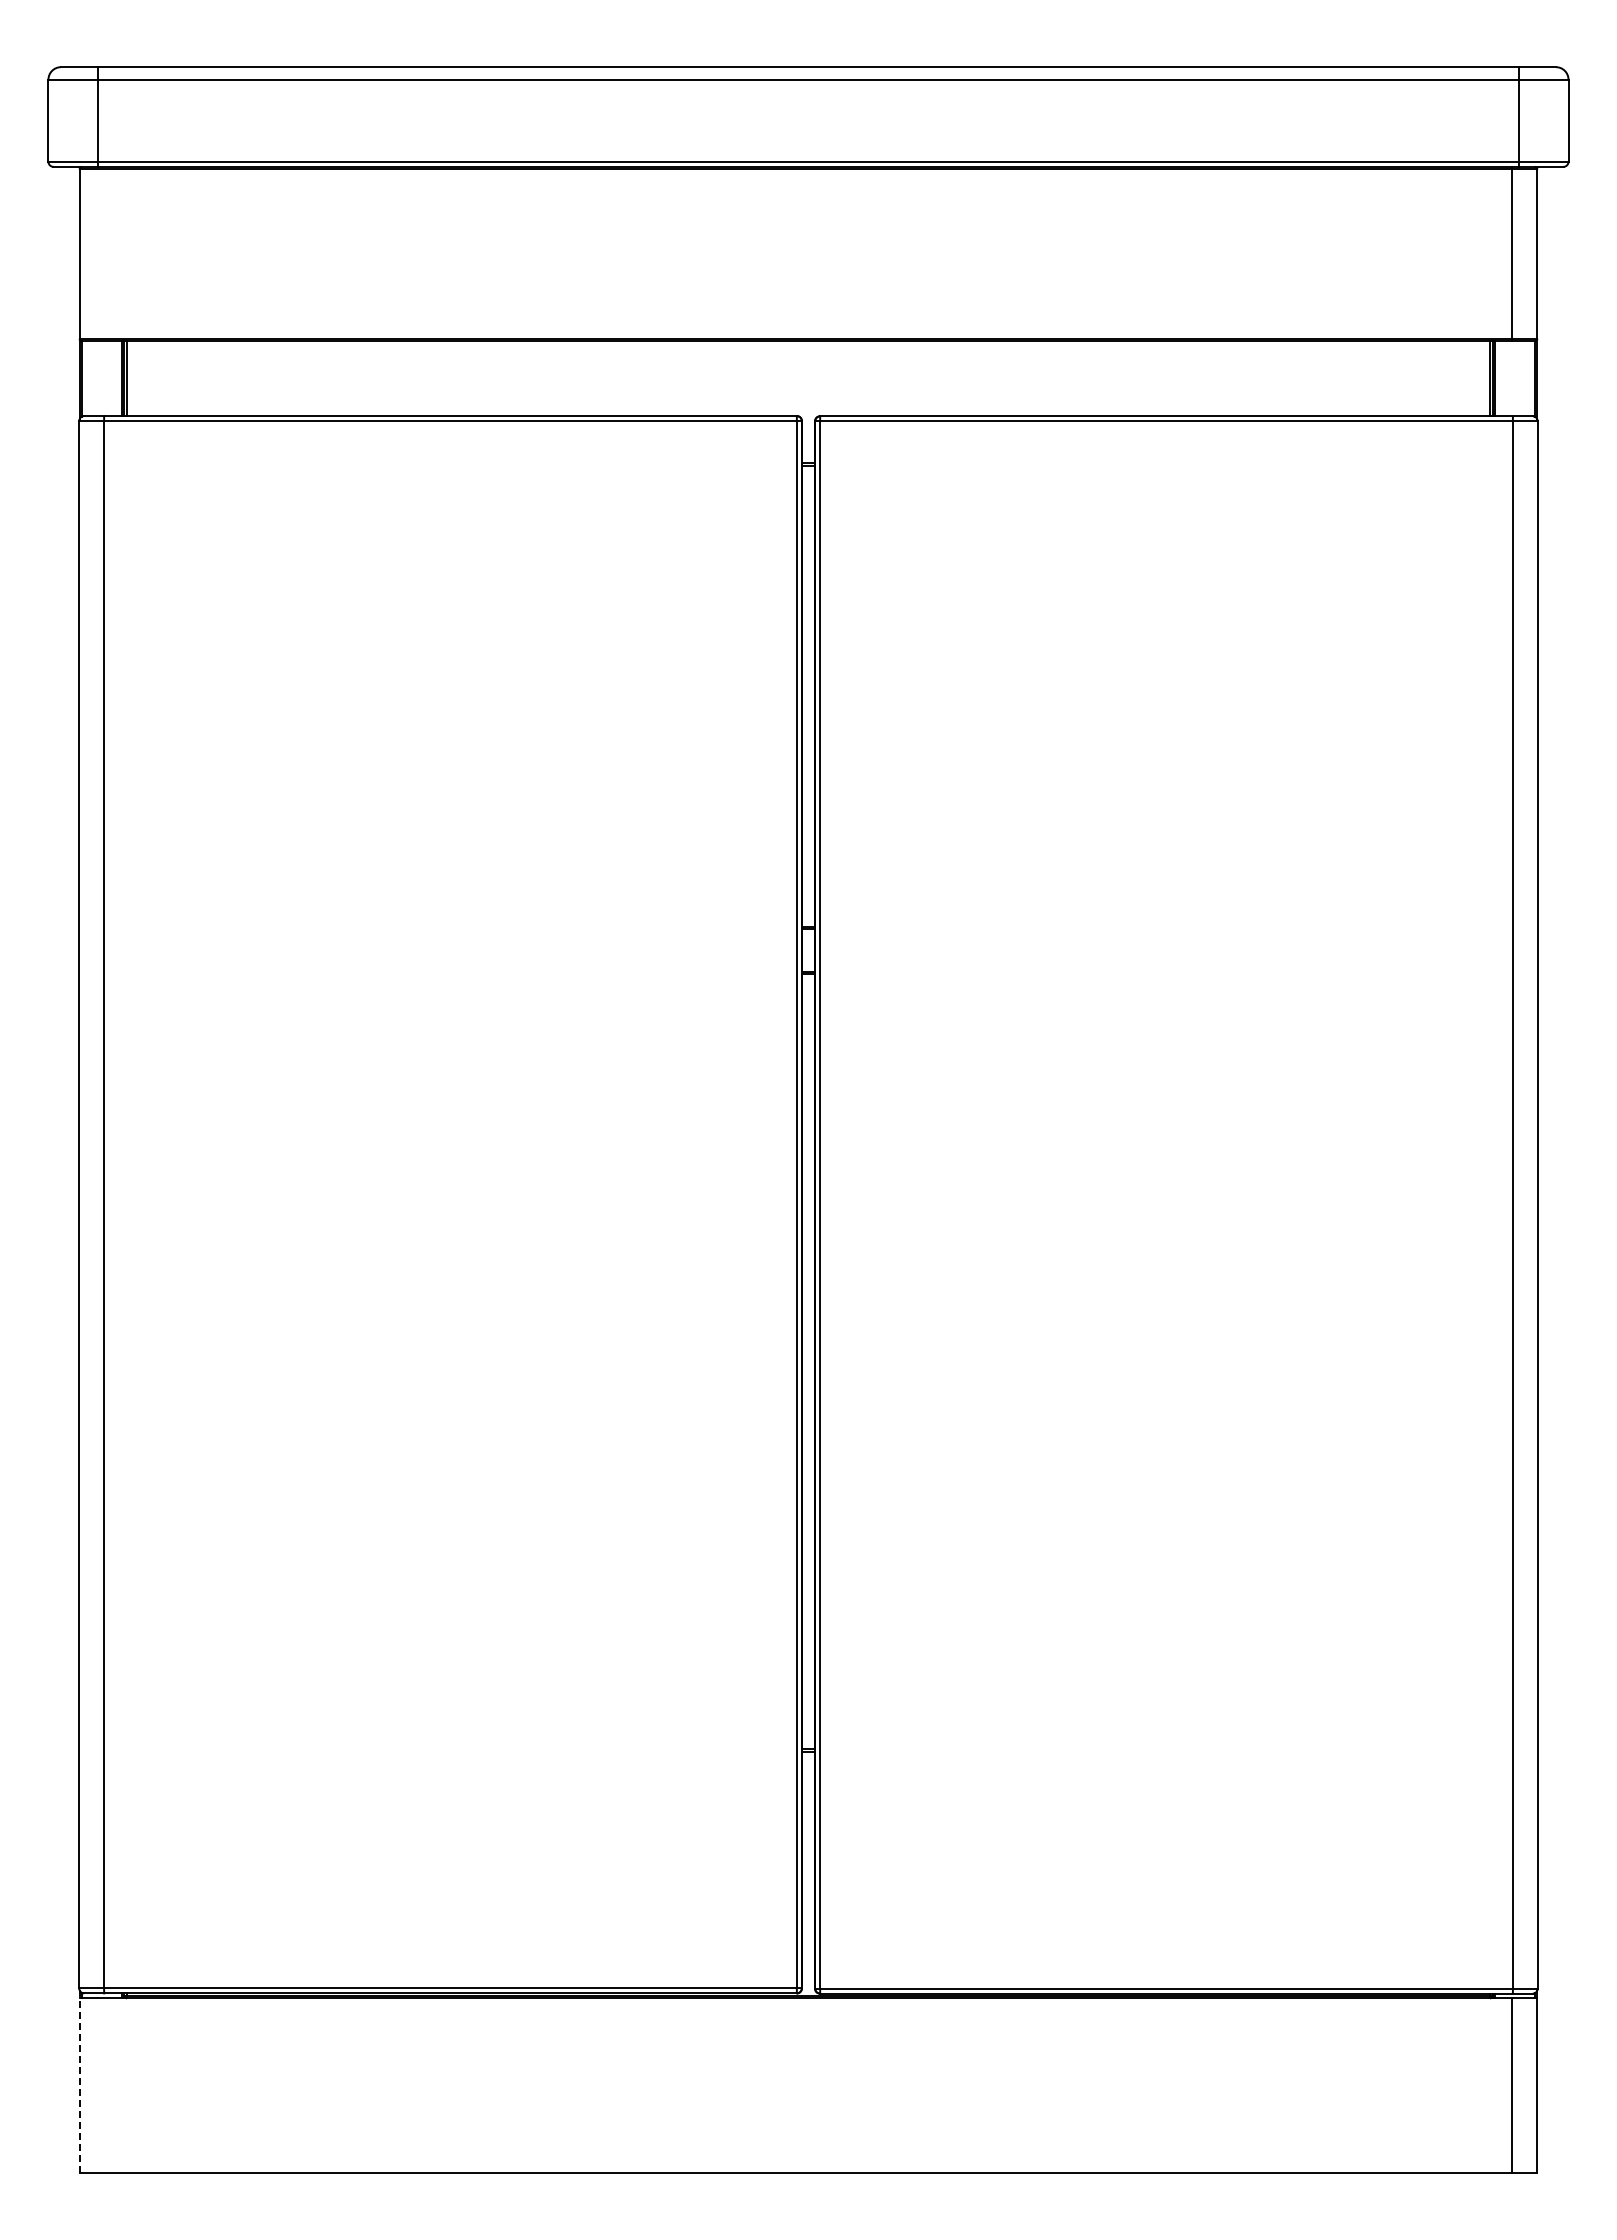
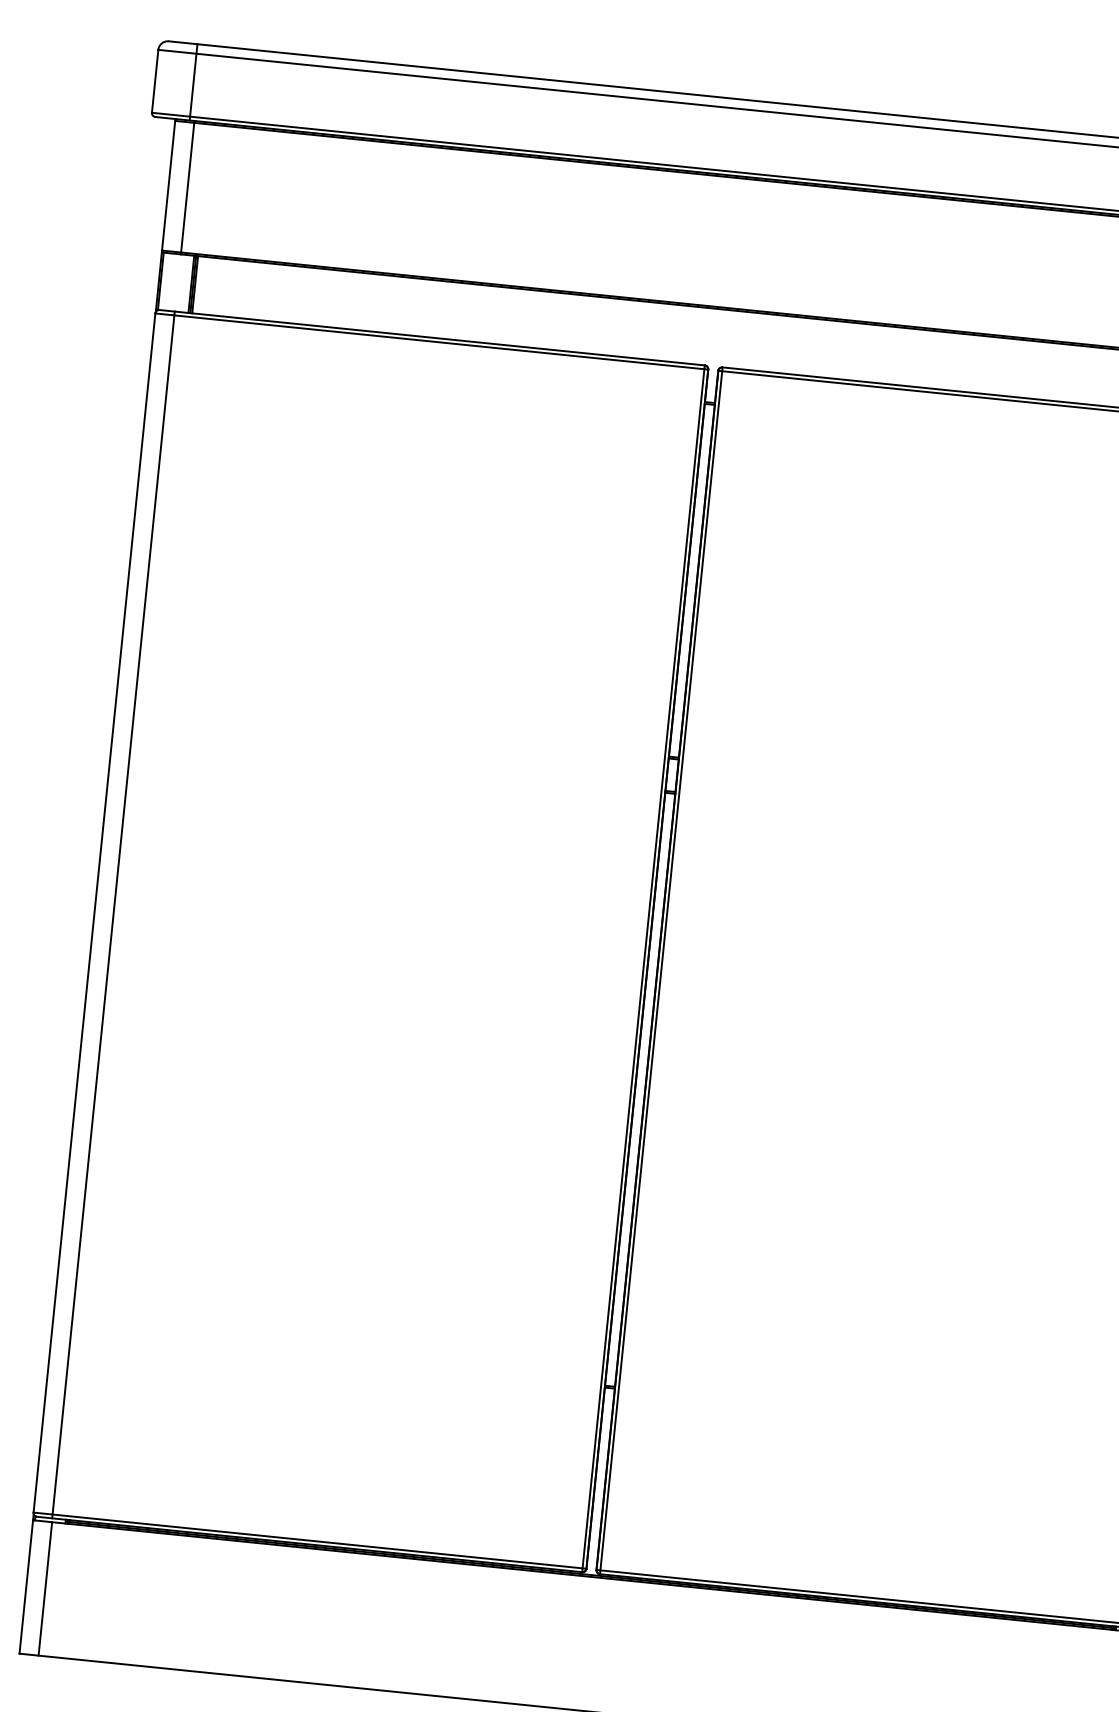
line: (104, 253) -> (187, 187), added
line: (79, 2081) -> (26, 1583), dashed -> solid
line: (104, 2085) -> (45, 1588), added

